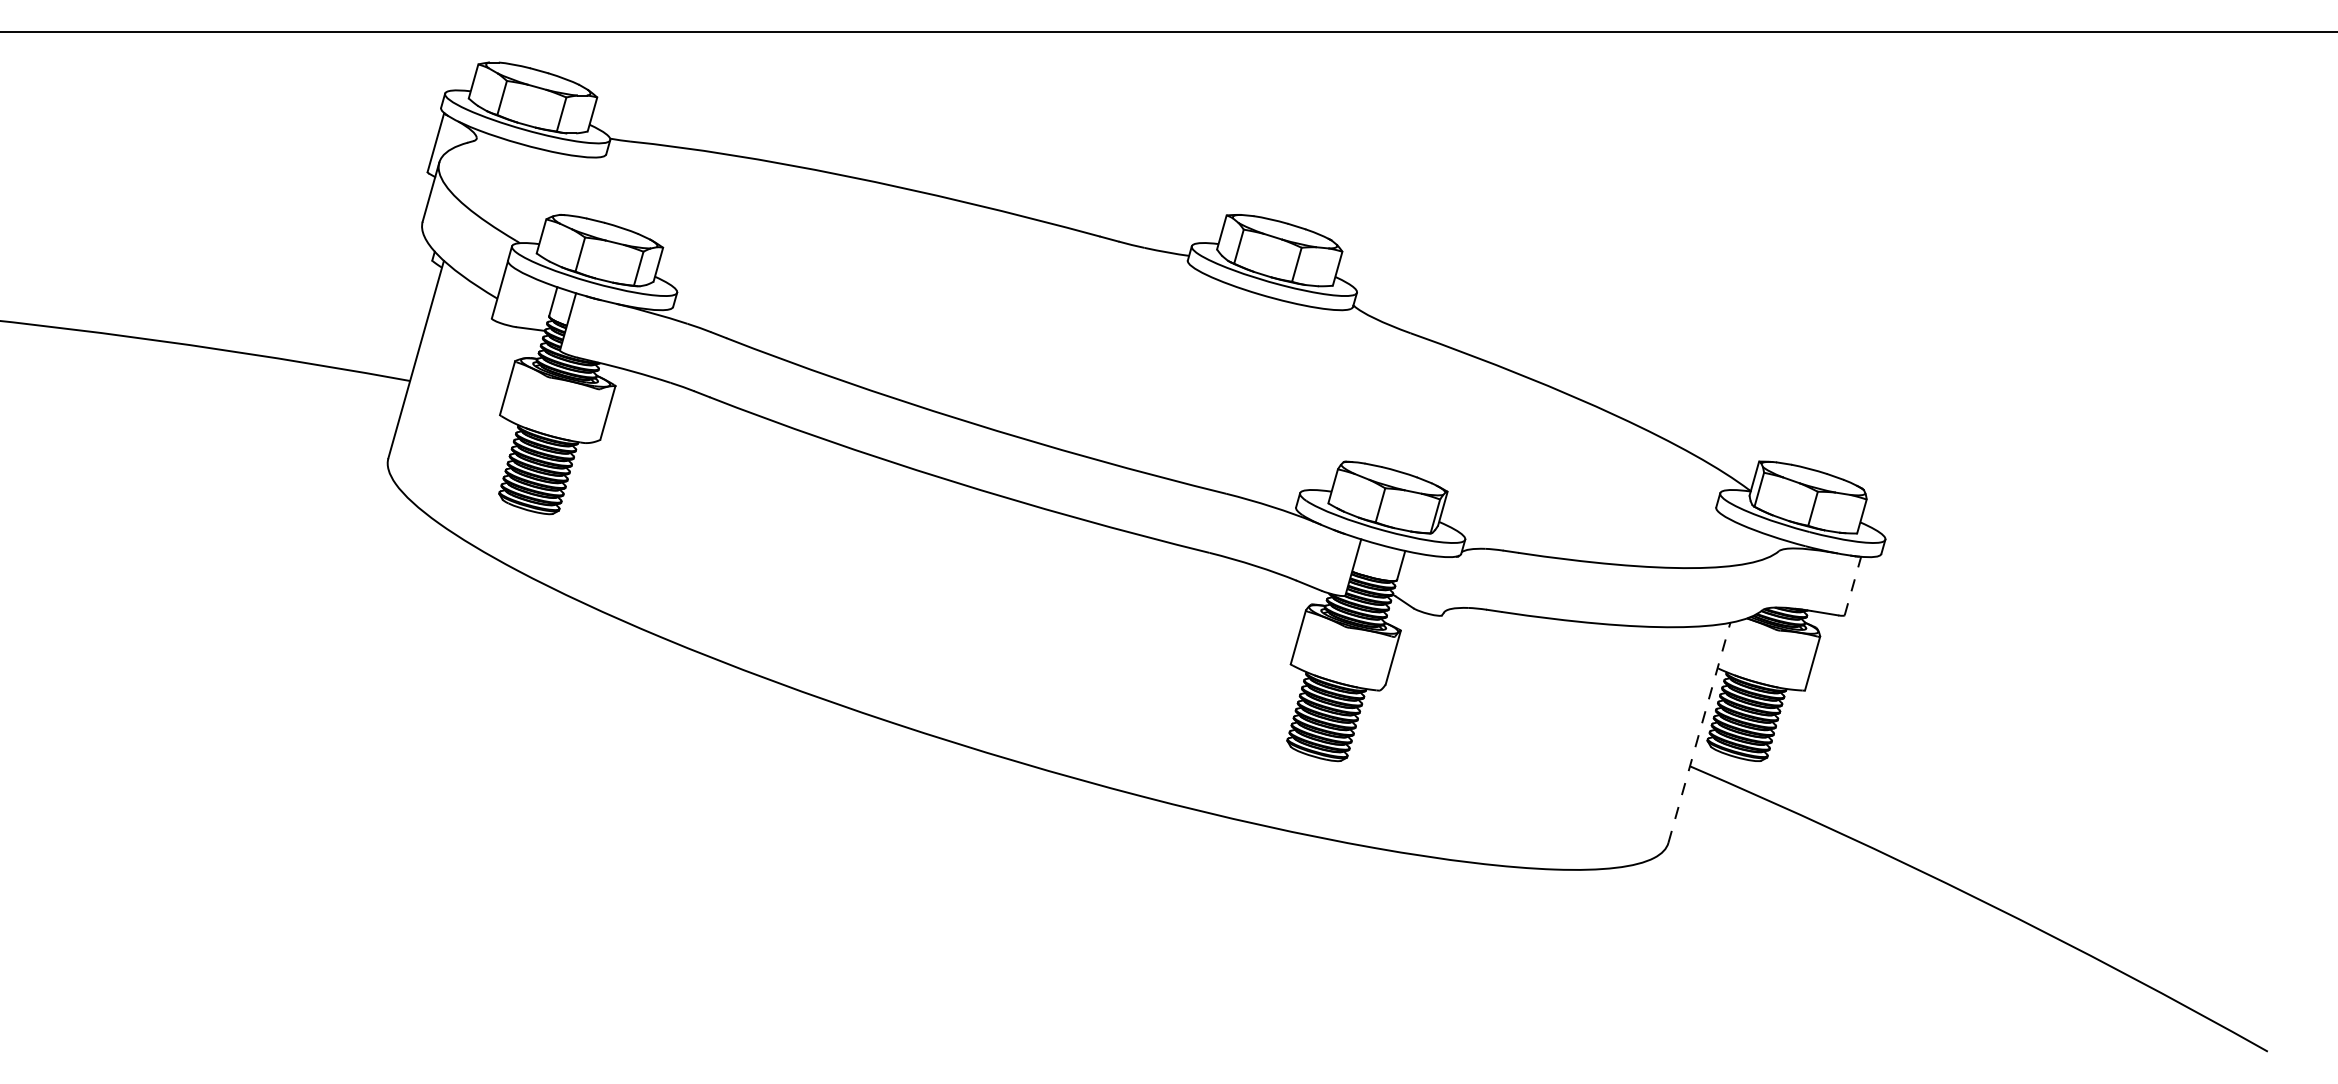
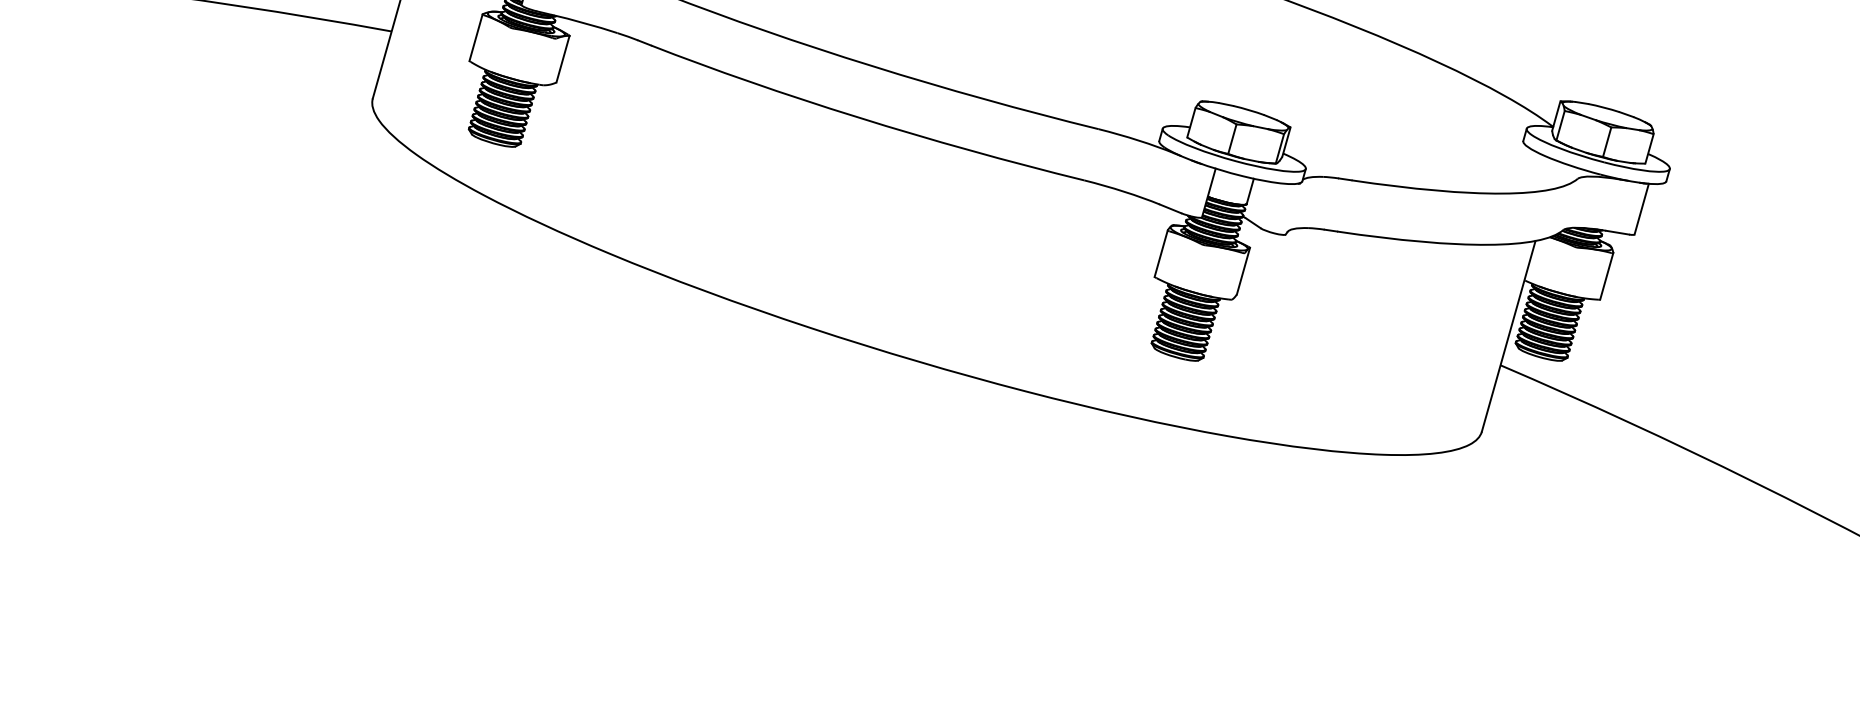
line: (1853, 585) -> (1642, 208), dashed -> solid
line: (1699, 732) -> (1508, 336), dashed -> solid

